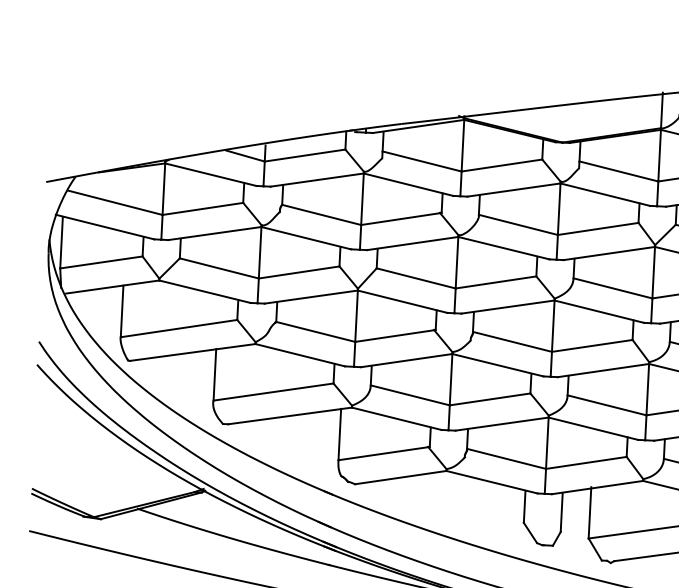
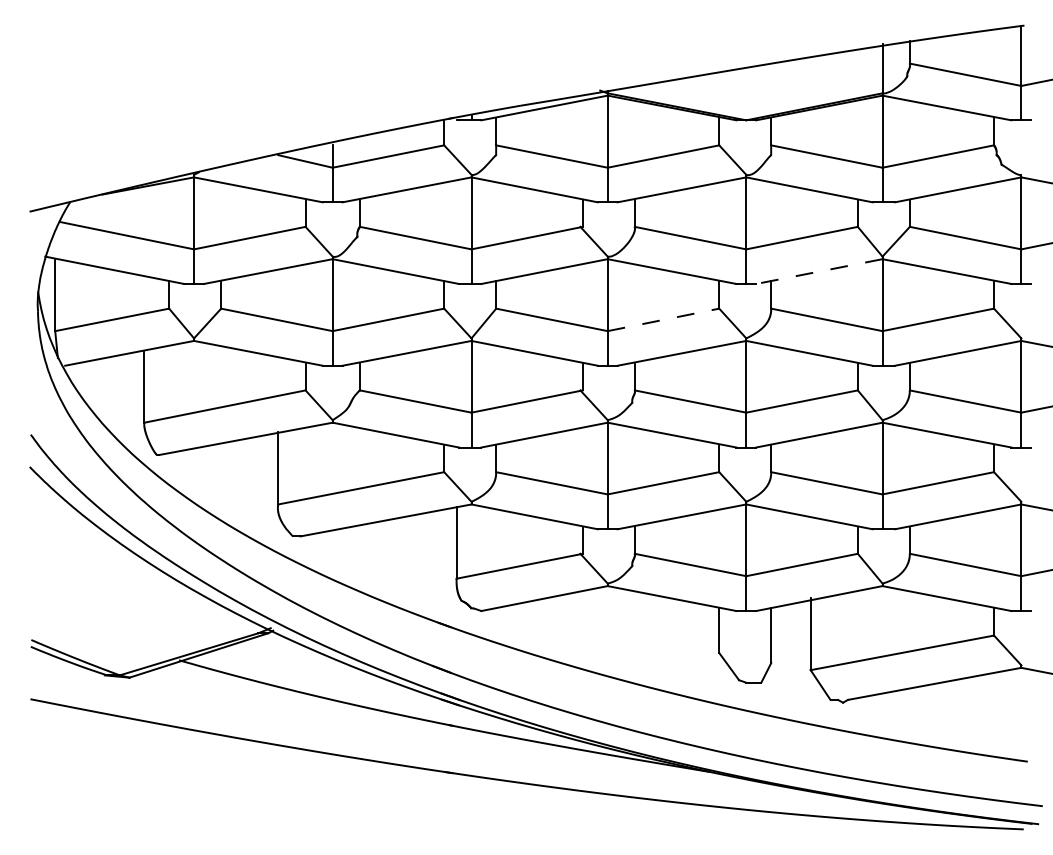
line: (608, 253) -> (818, 271), solid -> dashed
line: (496, 282) -> (663, 319), solid -> dashed

